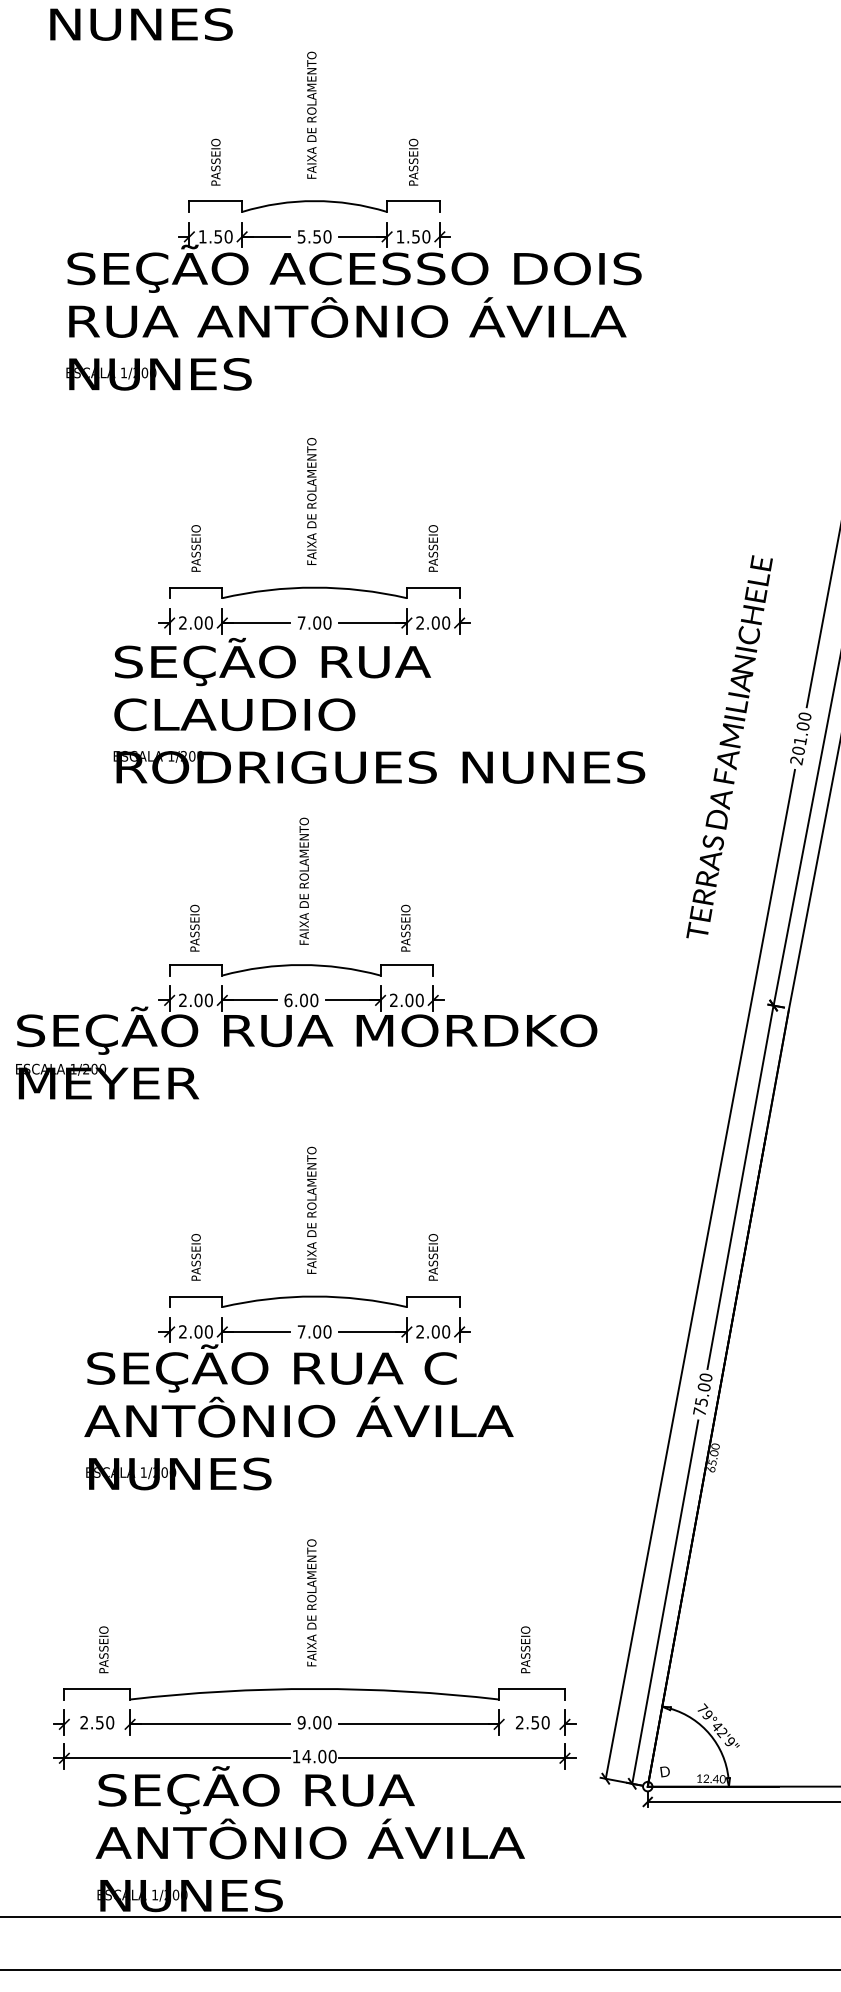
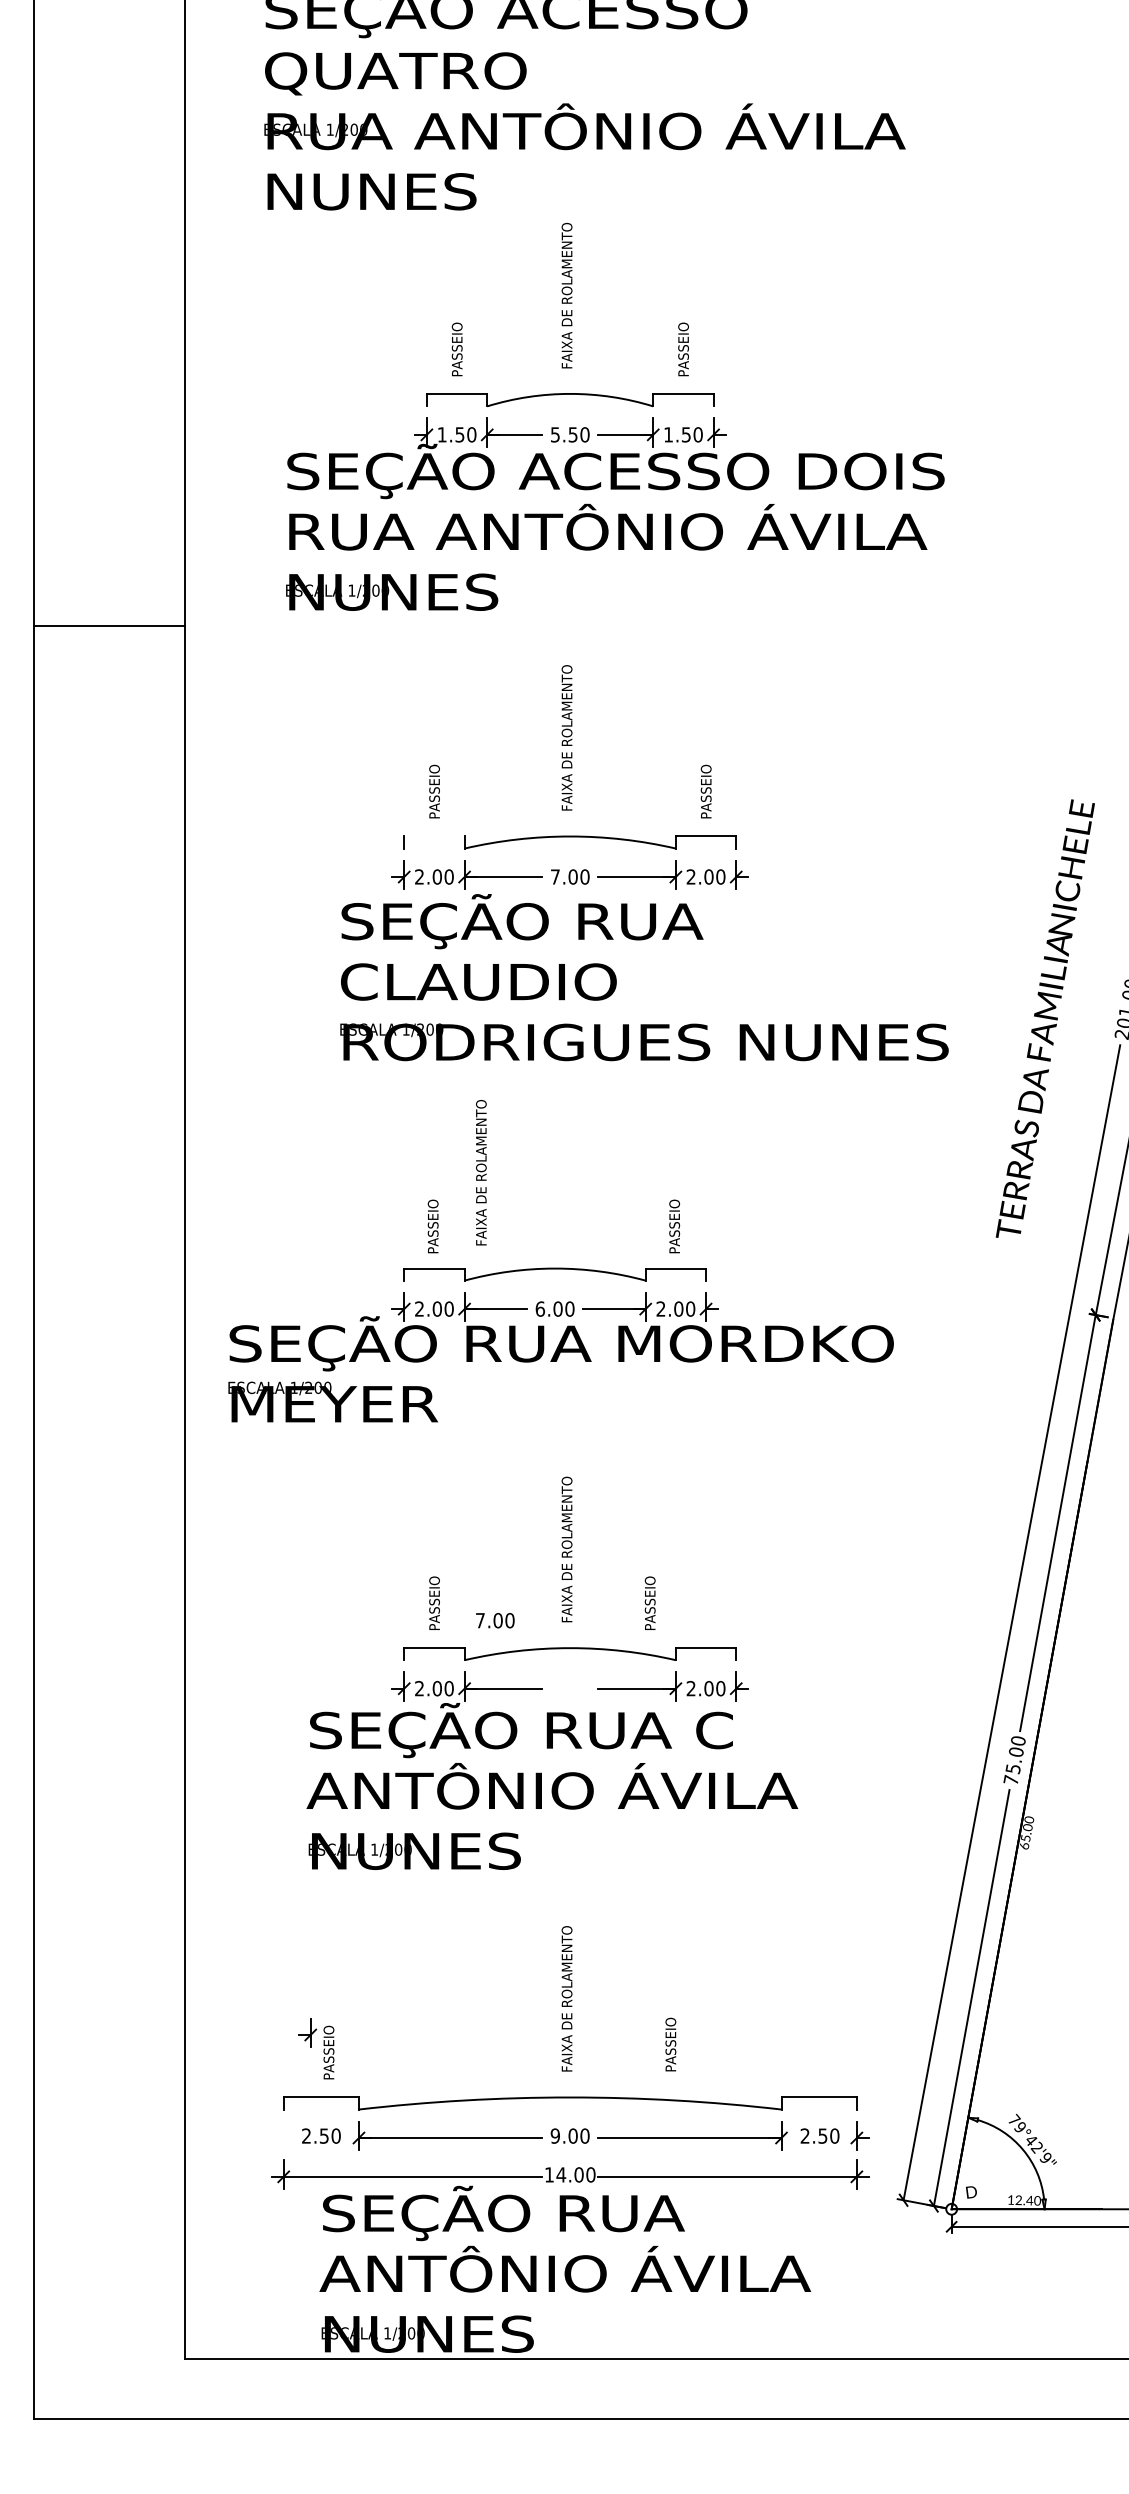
line: (196, 587) -> (434, 836), removed
text: (304, 881) -> (481, 1172), moved
text: (432, 1256) -> (649, 1602), moved
text: (314, 1331) -> (495, 1620), moved
text: (525, 1649) -> (670, 2044), moved
part: (61, 1722) -> (307, 2032), moved

